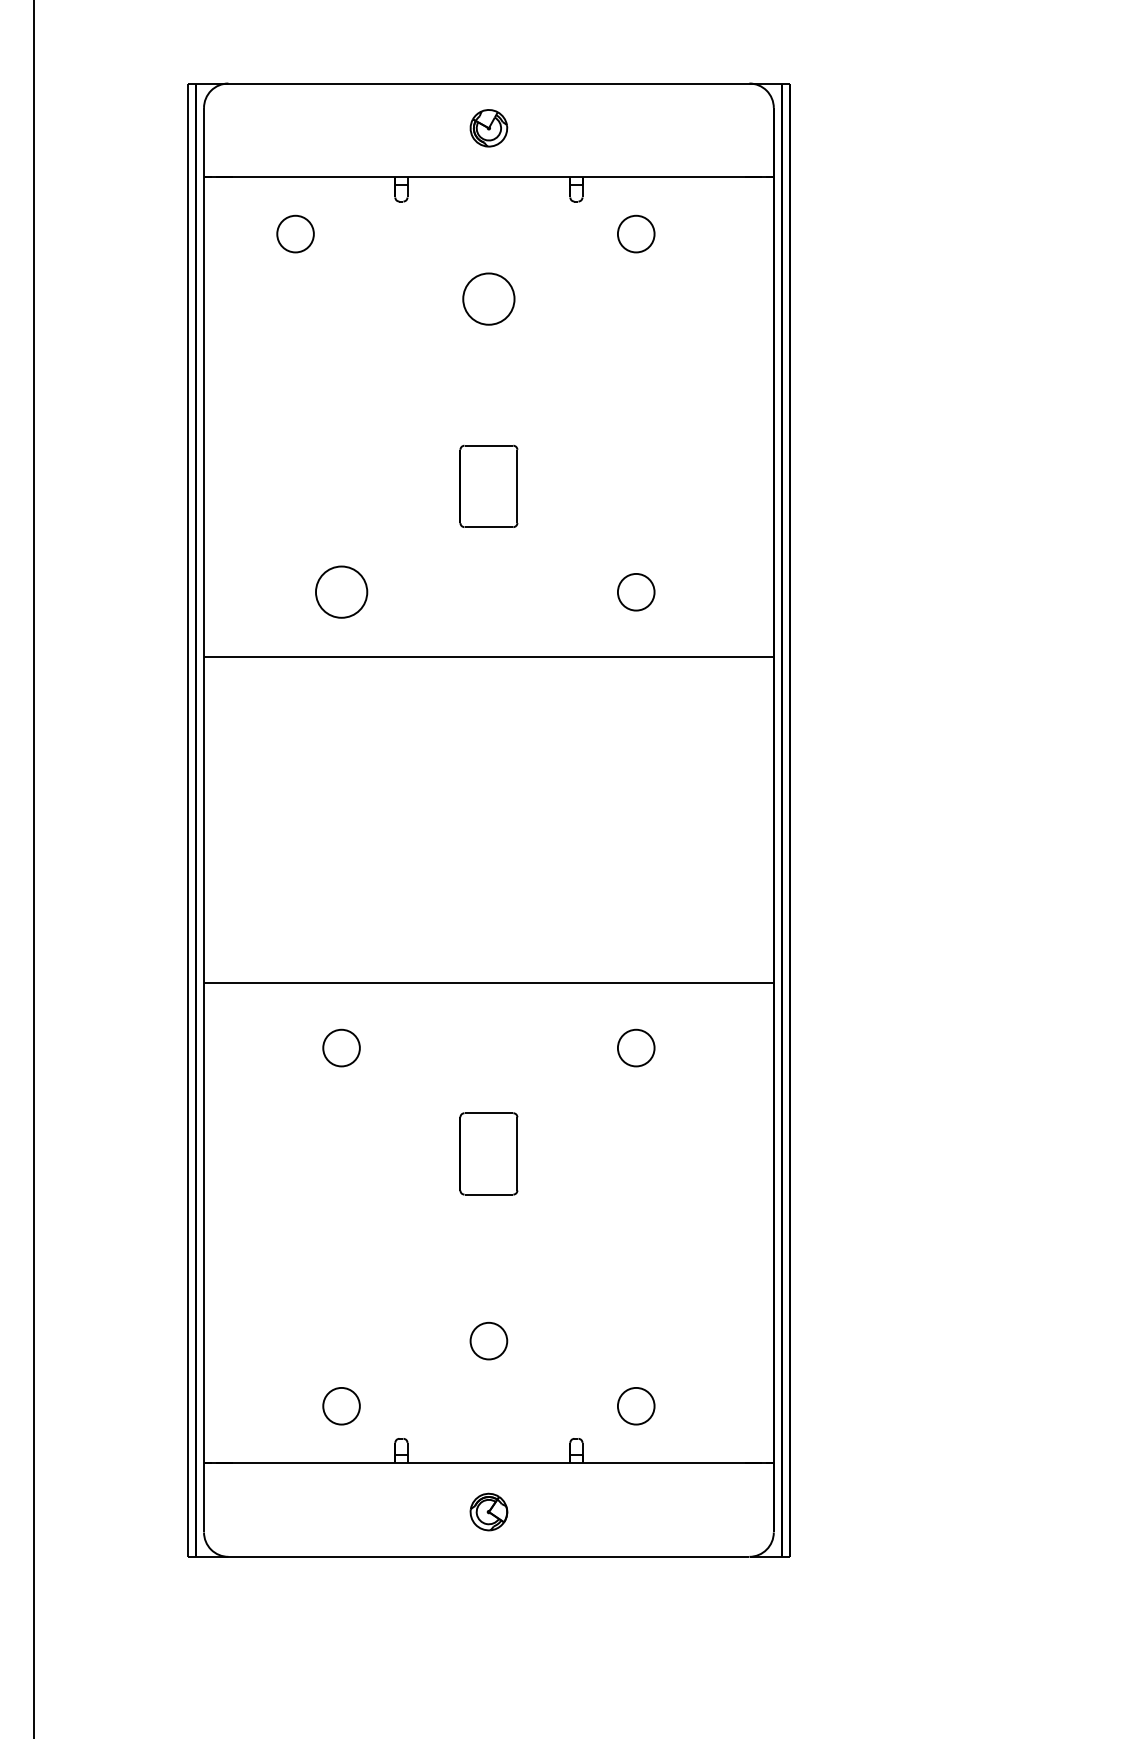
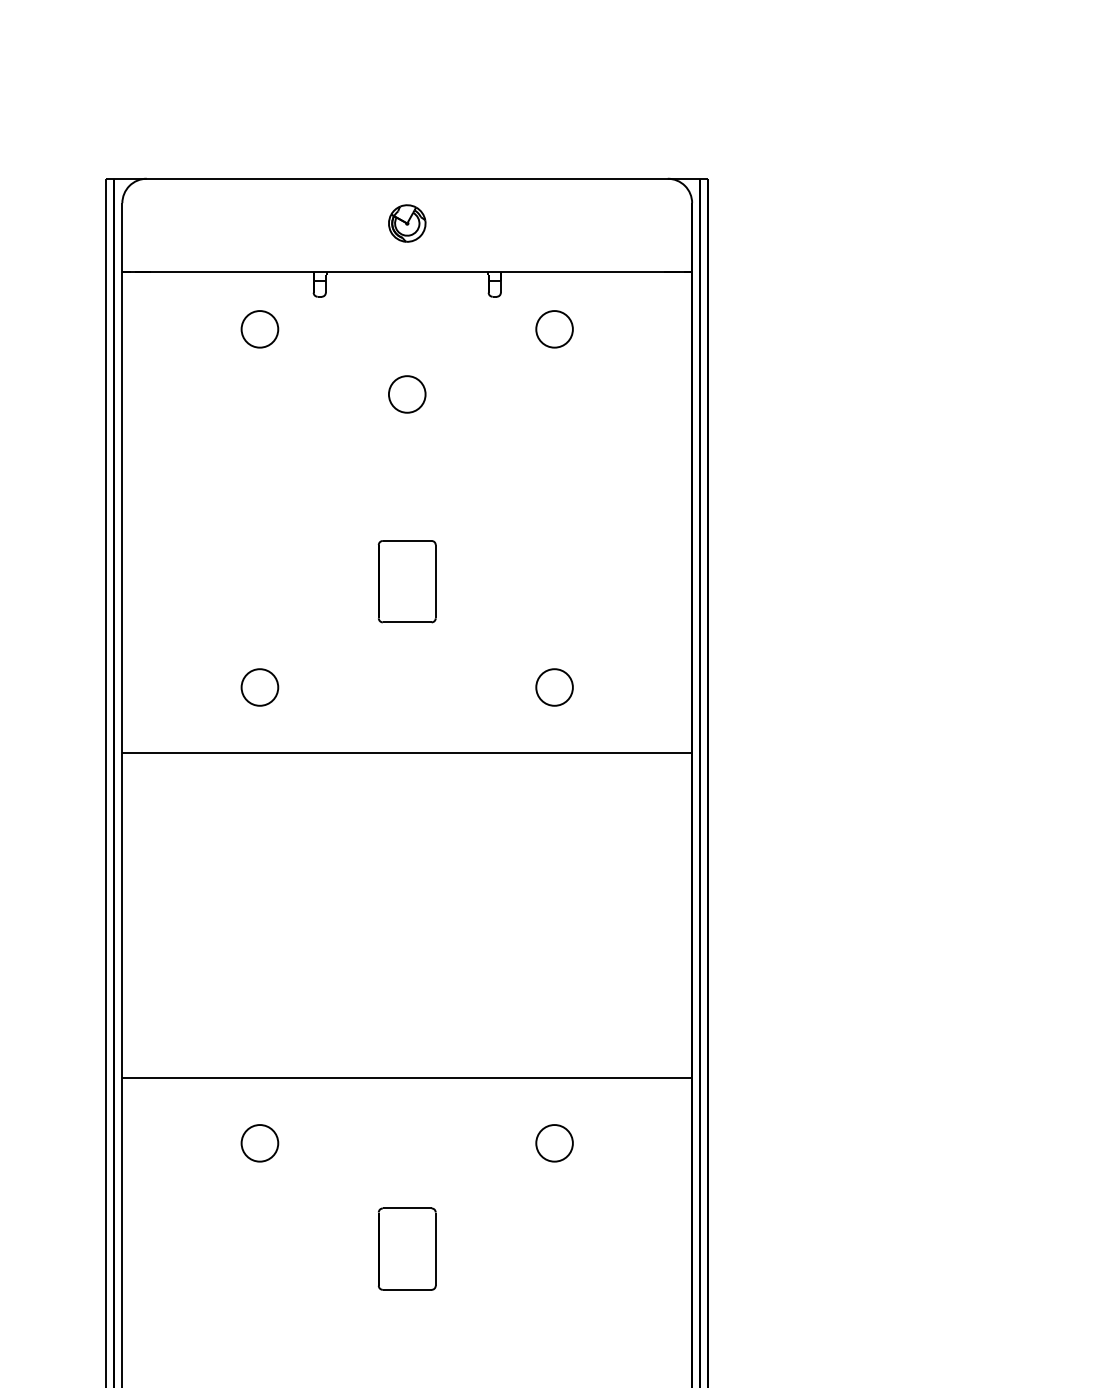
part: (295, 233) -> (259, 328), moved
part: (488, 299) -> (406, 394), size x0.71
part: (341, 592) -> (259, 687), size x0.71

